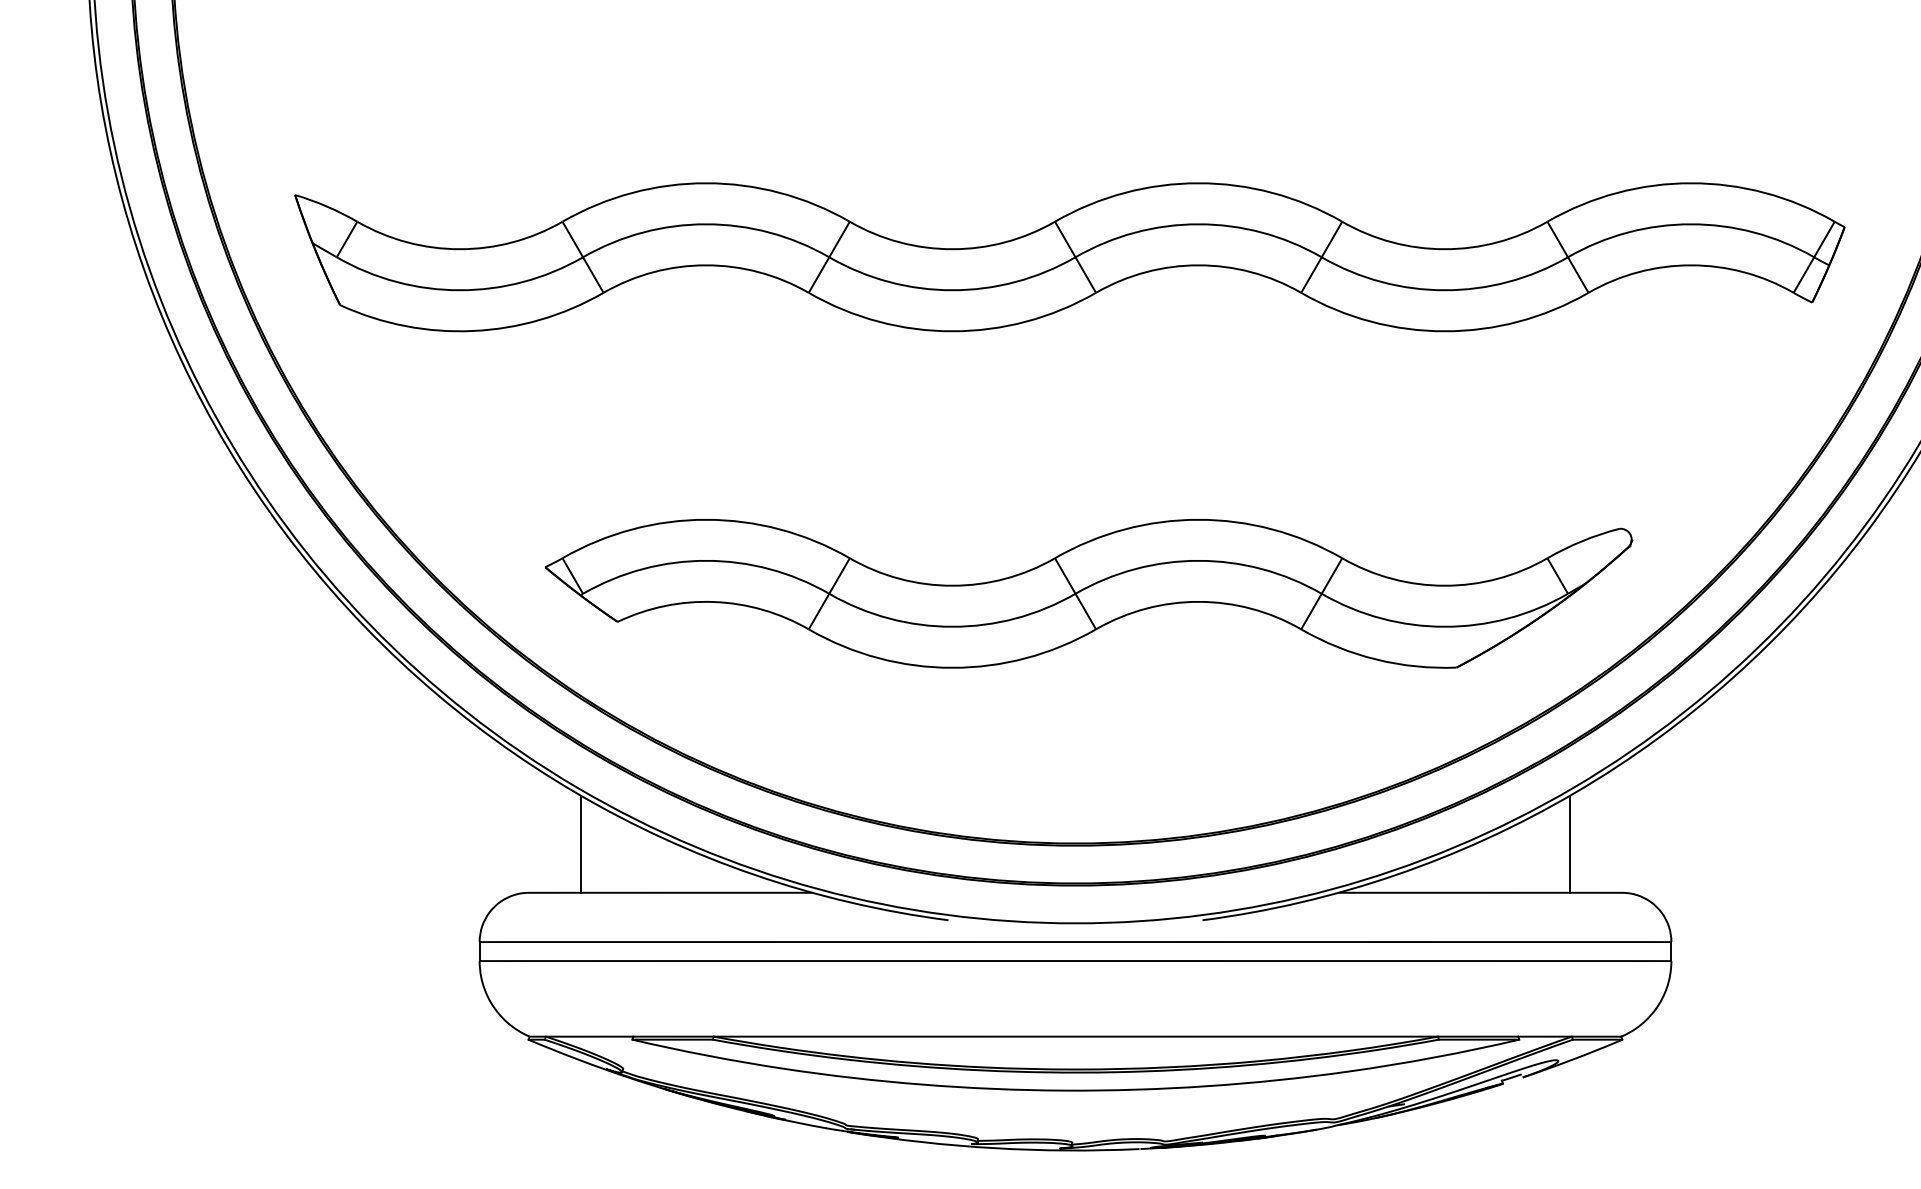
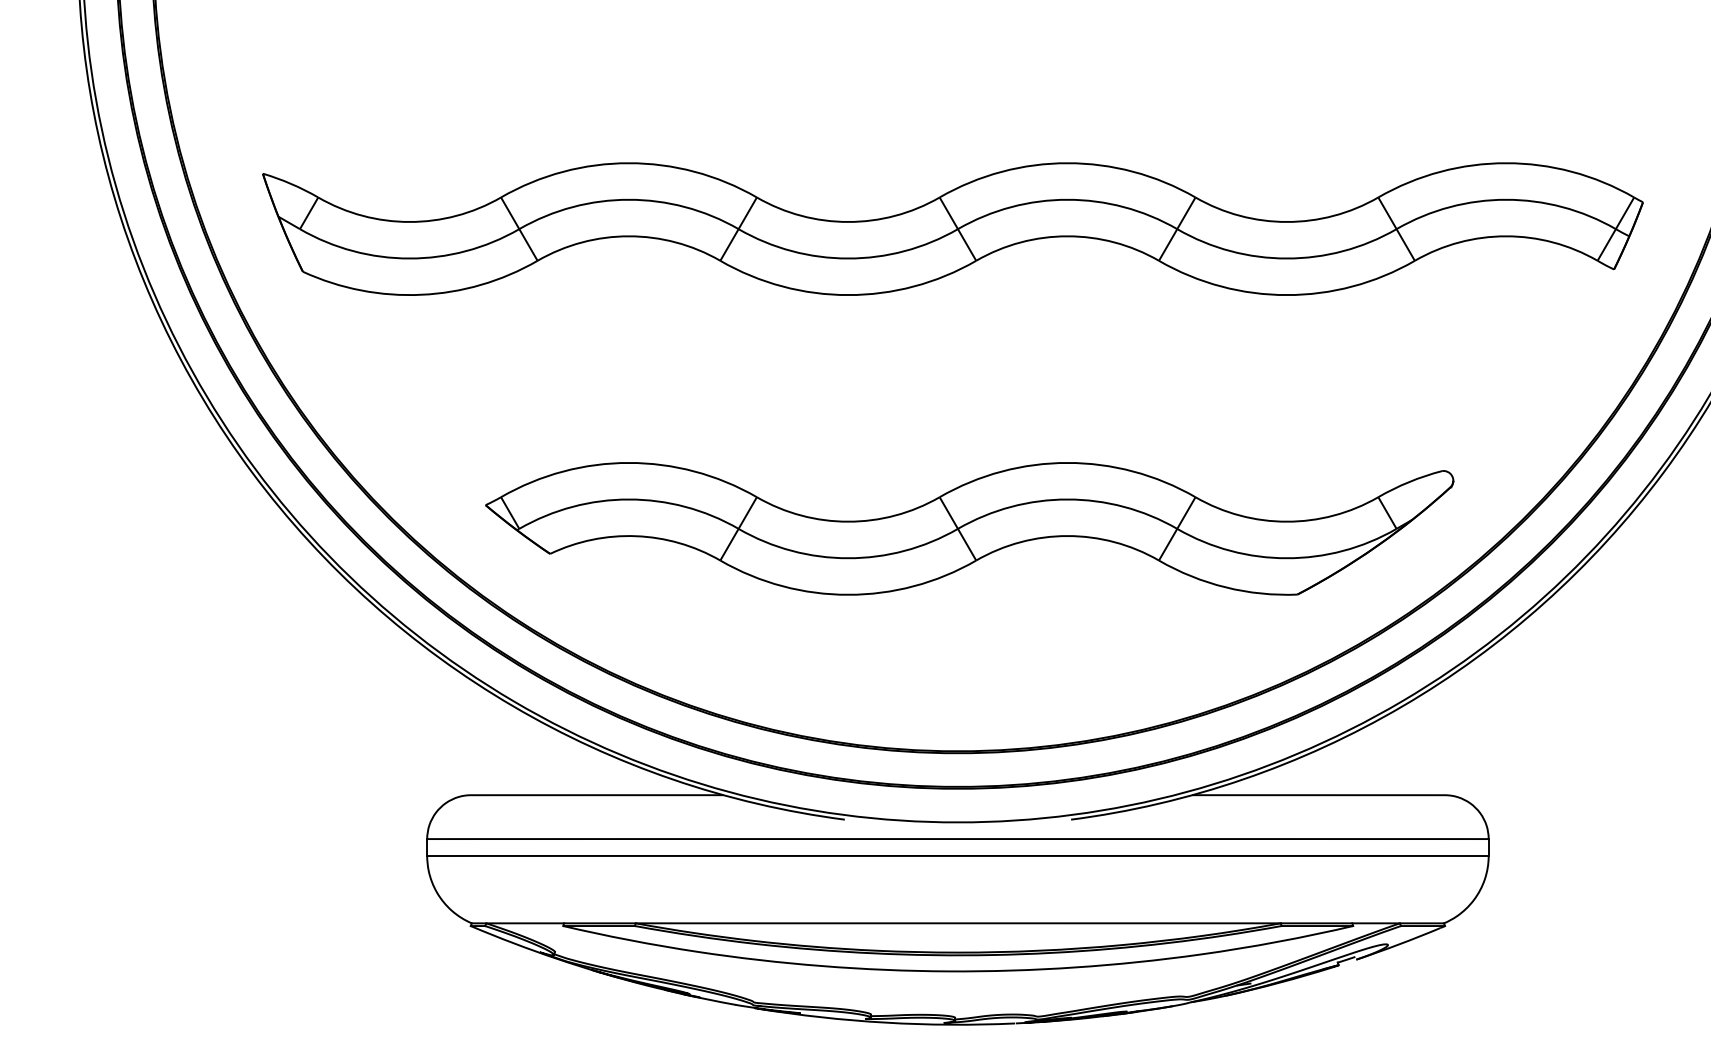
line: (580, 843) -> (517, 751), removed
line: (1570, 843) -> (1398, 751), removed

